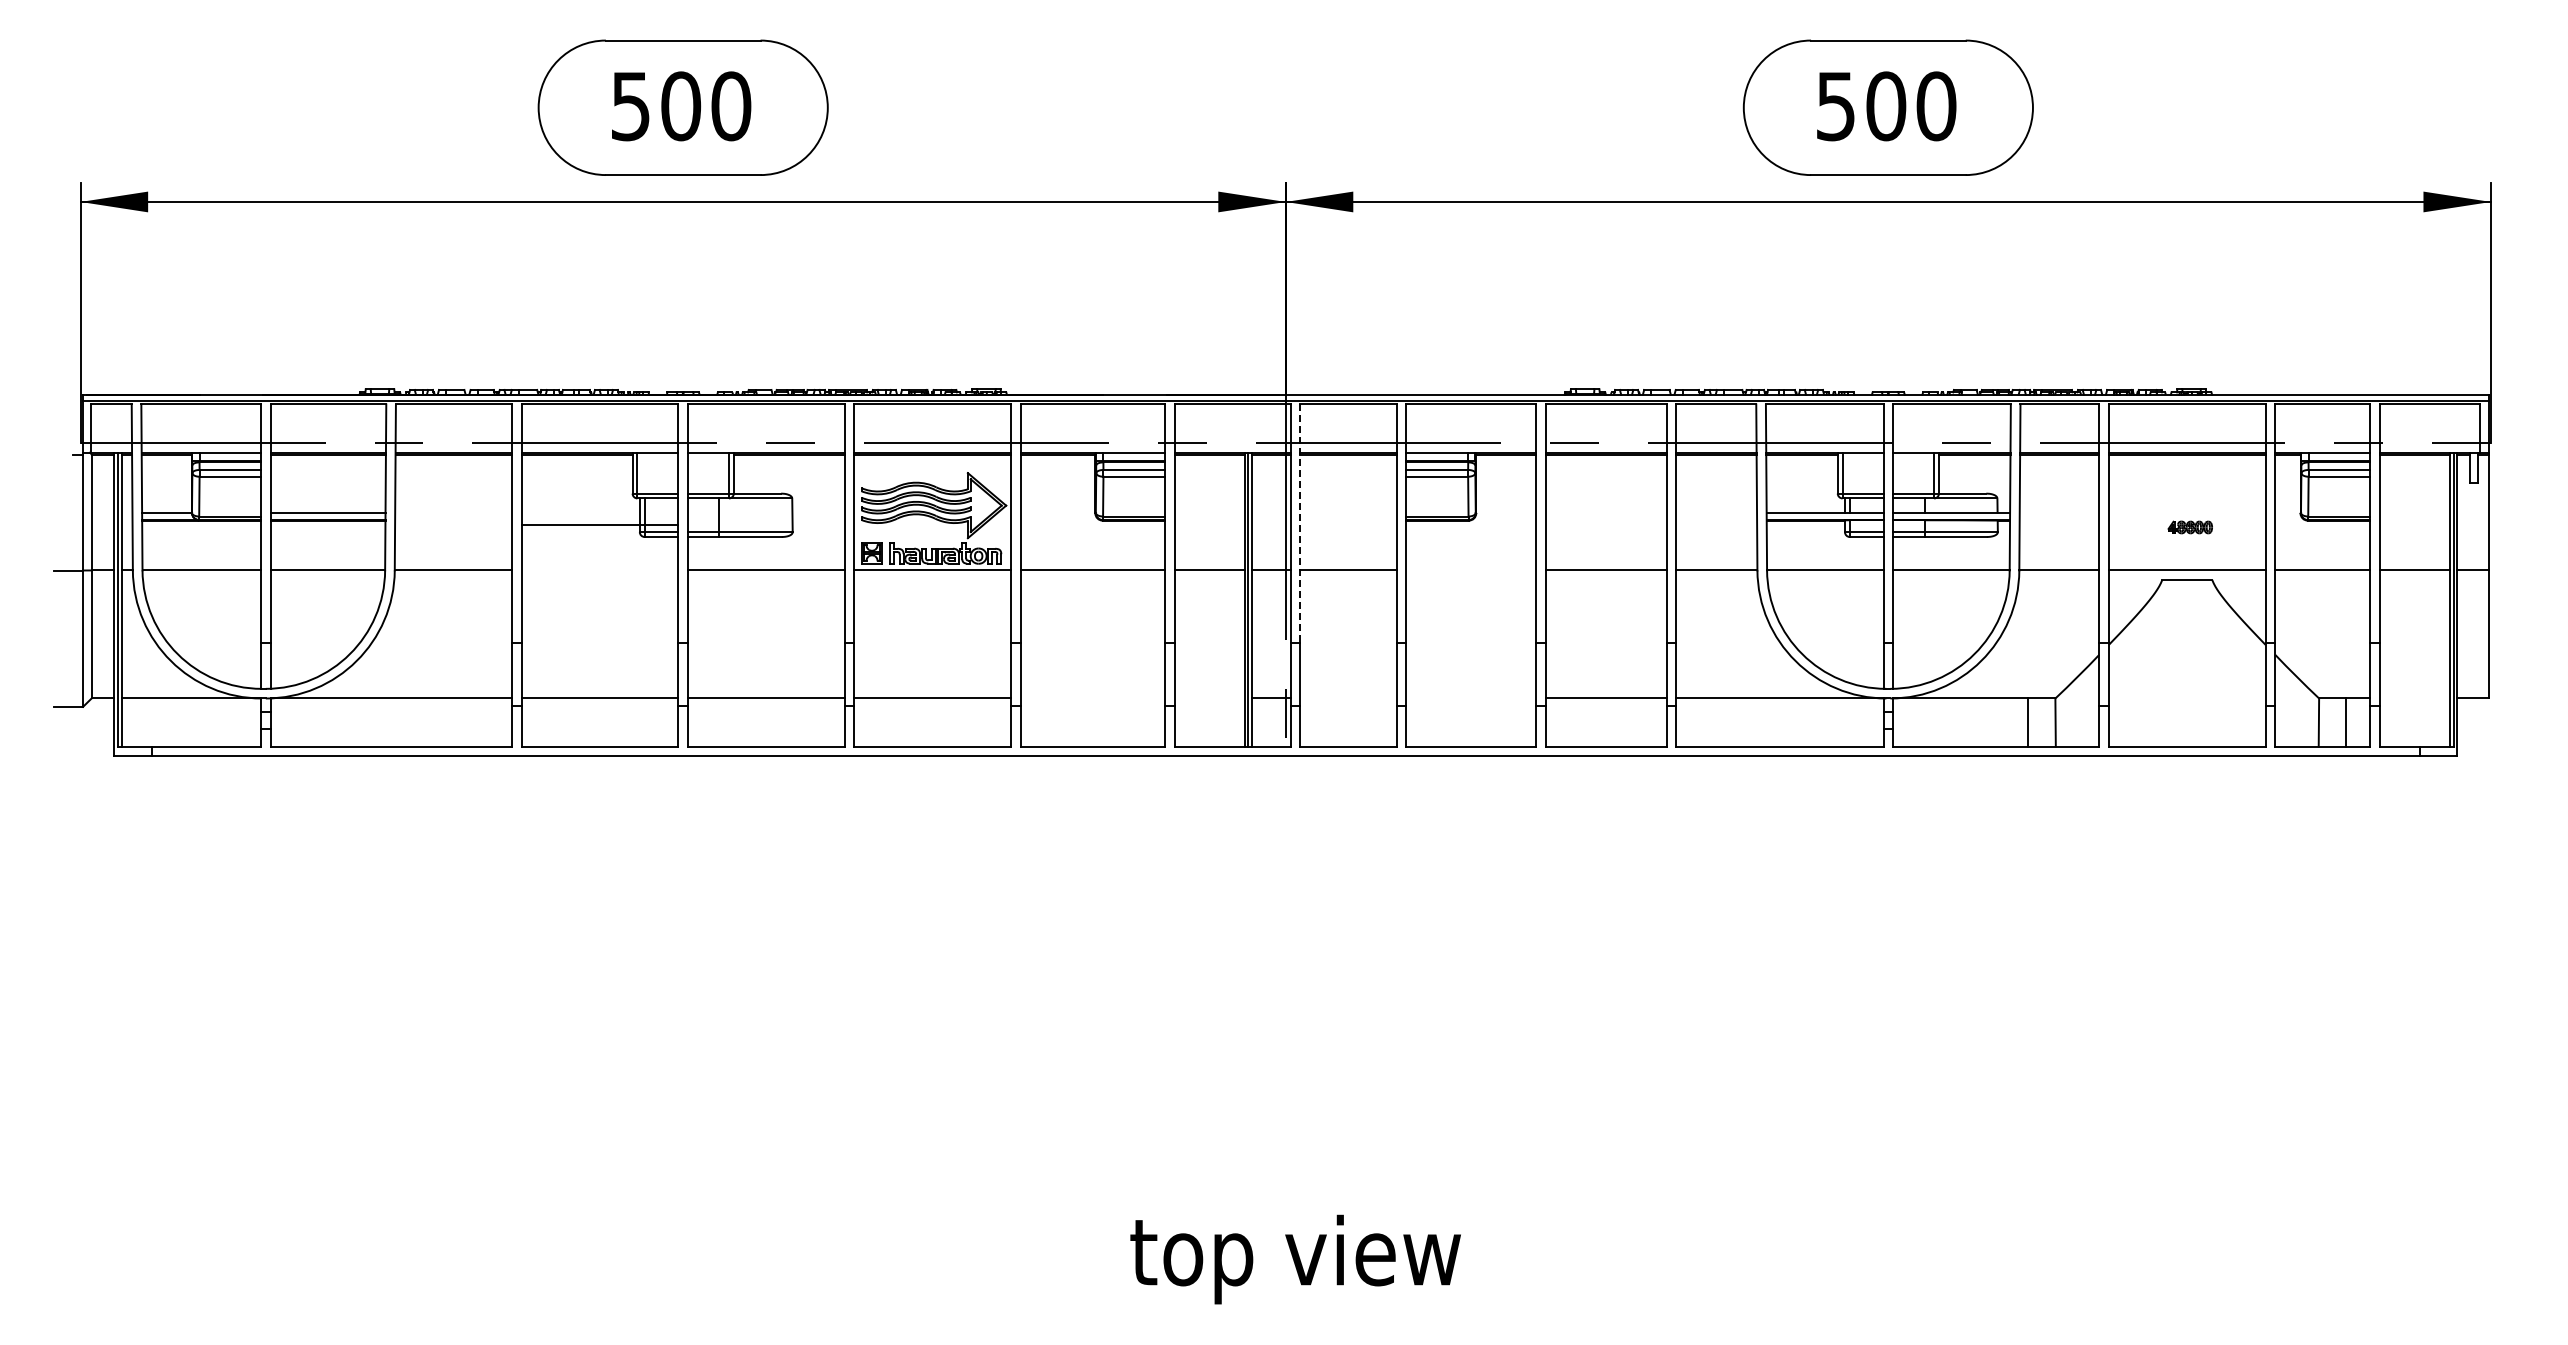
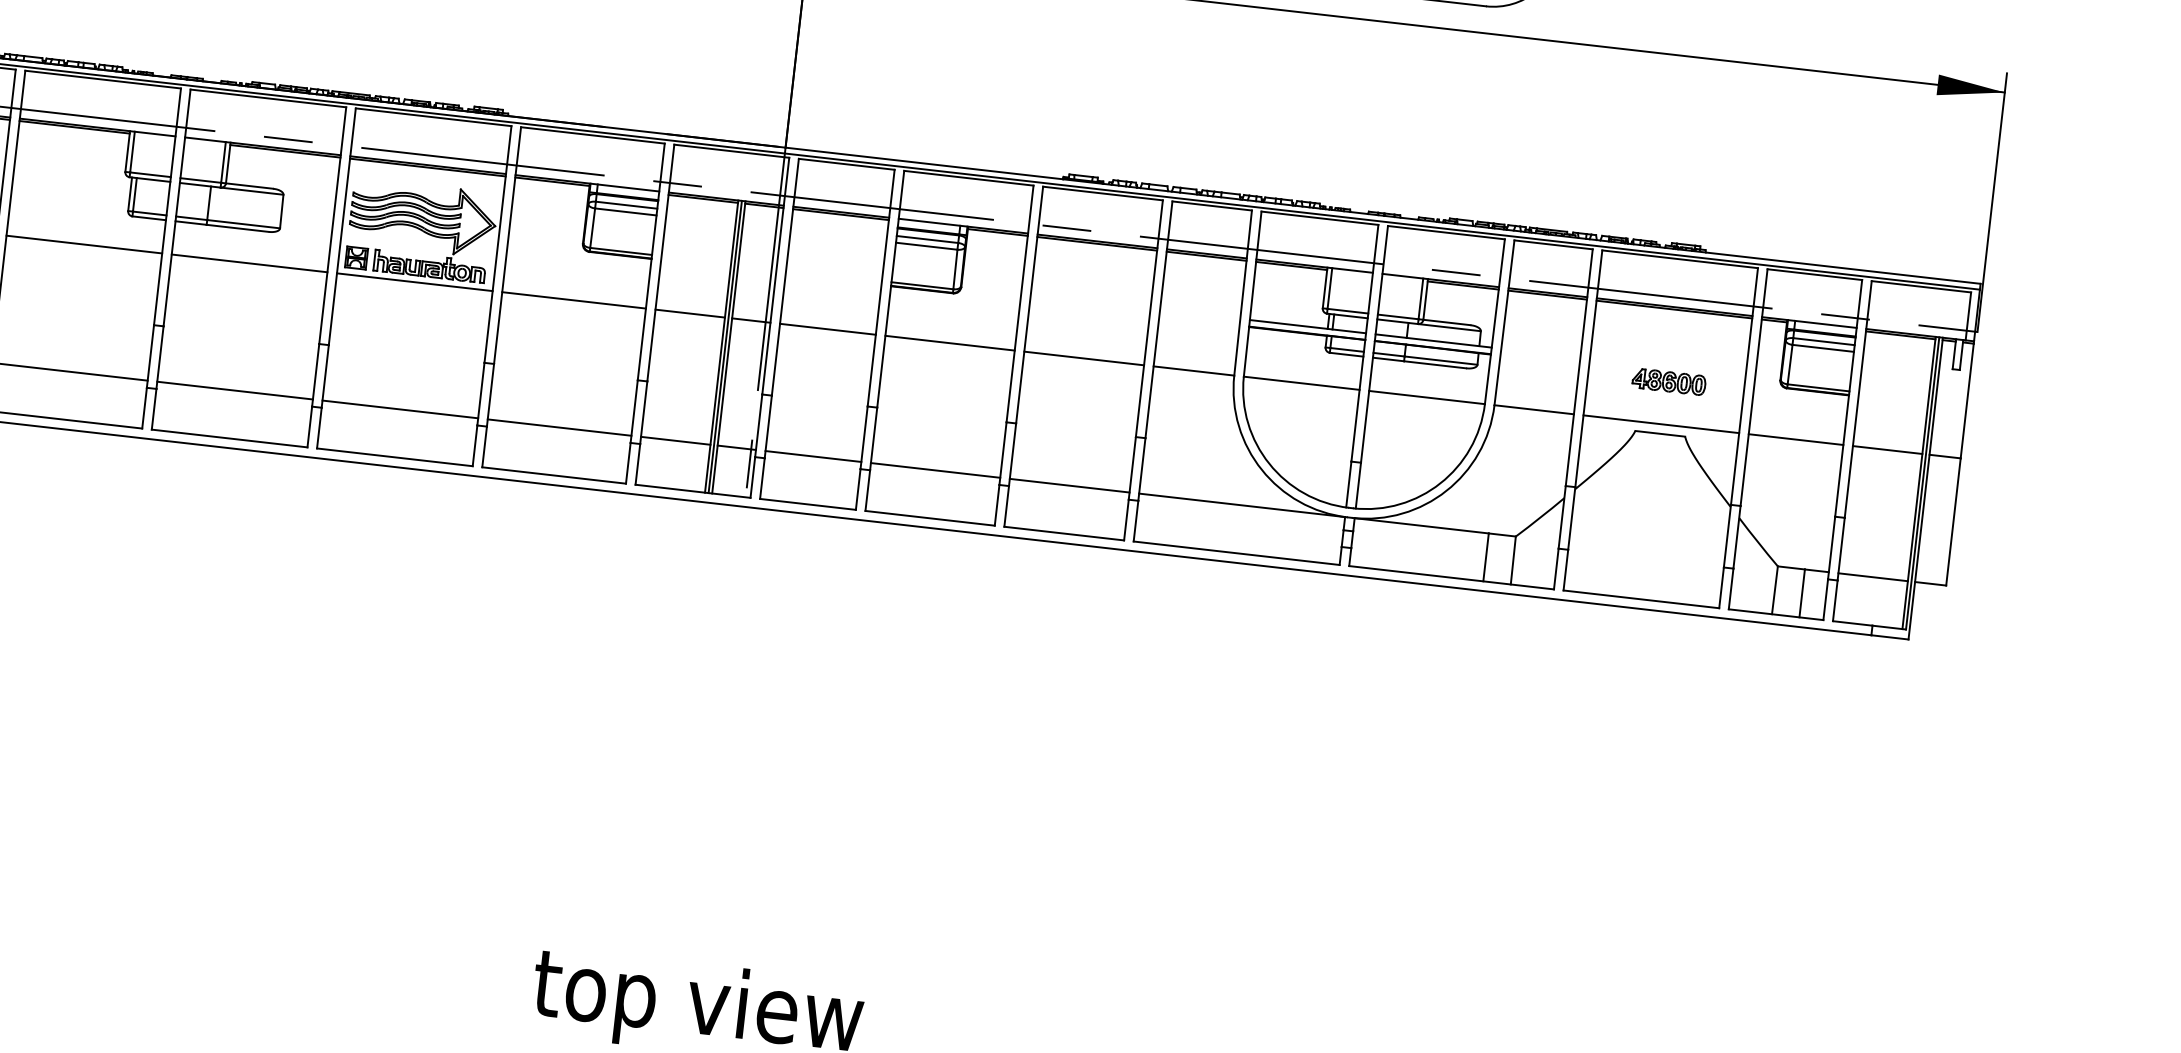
line: (1300, 524) -> (785, 278), dashed -> solid
line: (599, 525) -> (83, 244), moved
part: (2190, 527) -> (1669, 381), size x1.67
line: (1471, 570) -> (950, 343), added
line: (1092, 698) -> (559, 427), added
line: (1209, 698) -> (675, 440), added
line: (1348, 698) -> (813, 456), added
line: (1471, 698) -> (935, 470), added
line: (2414, 698) -> (1872, 577), added

